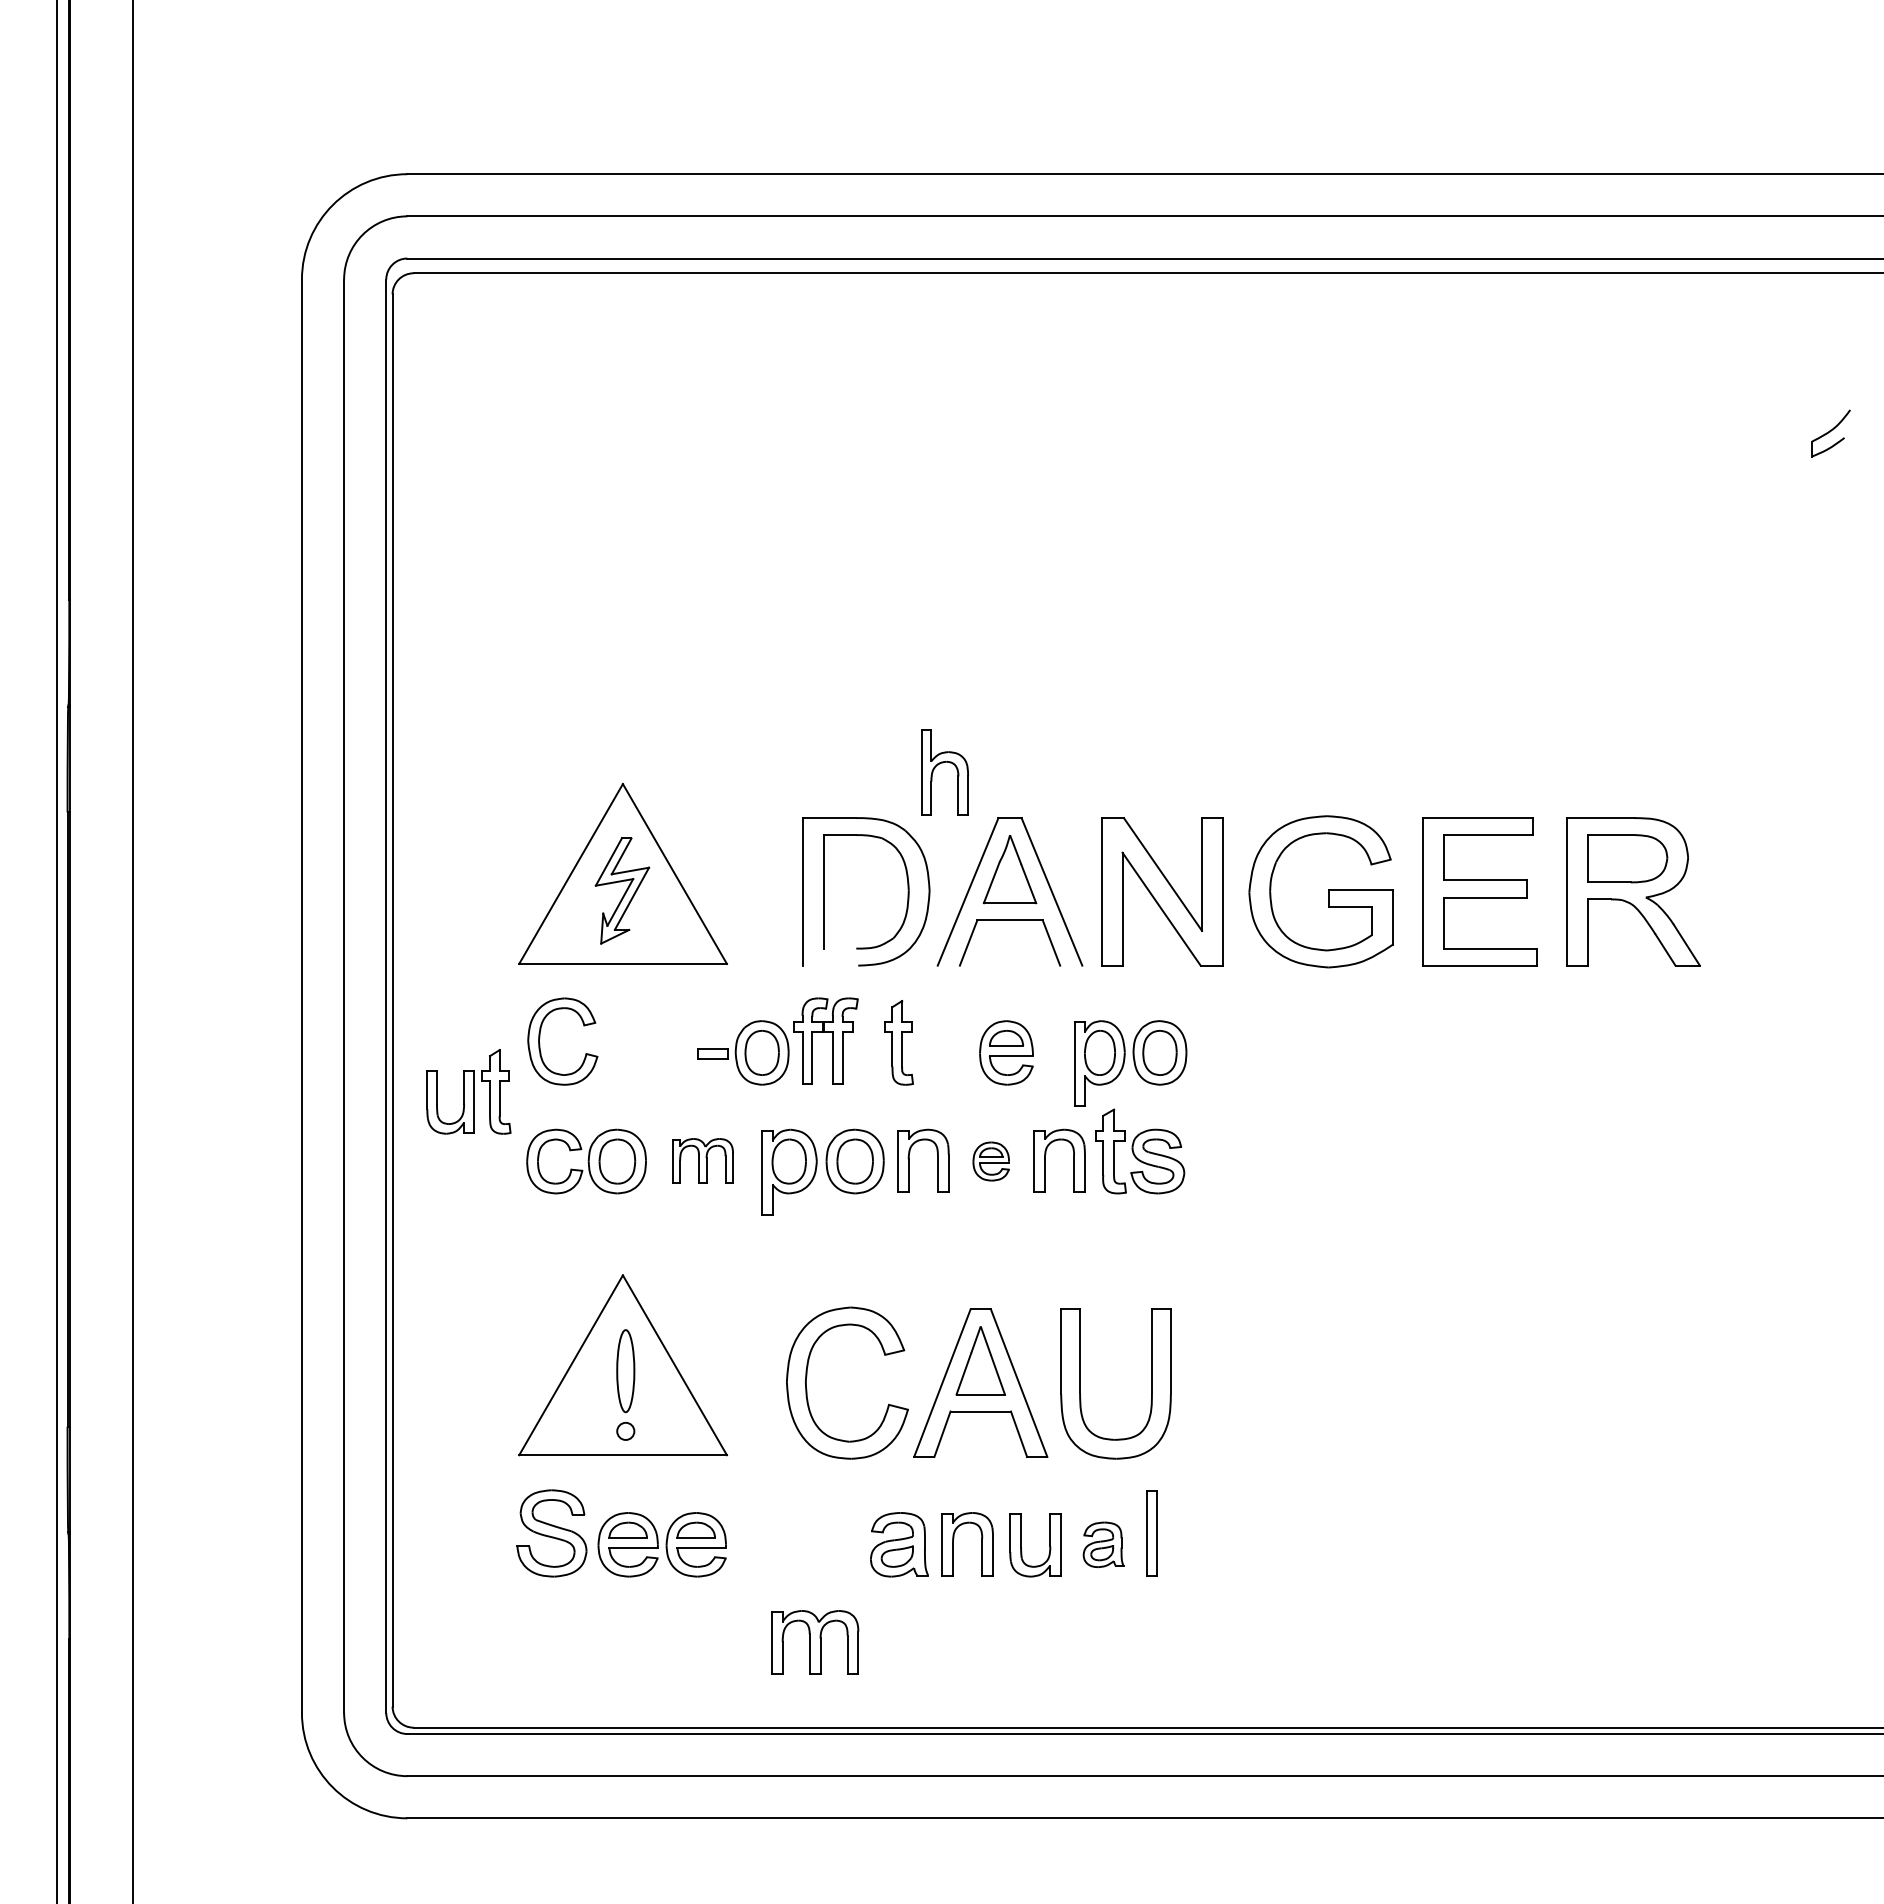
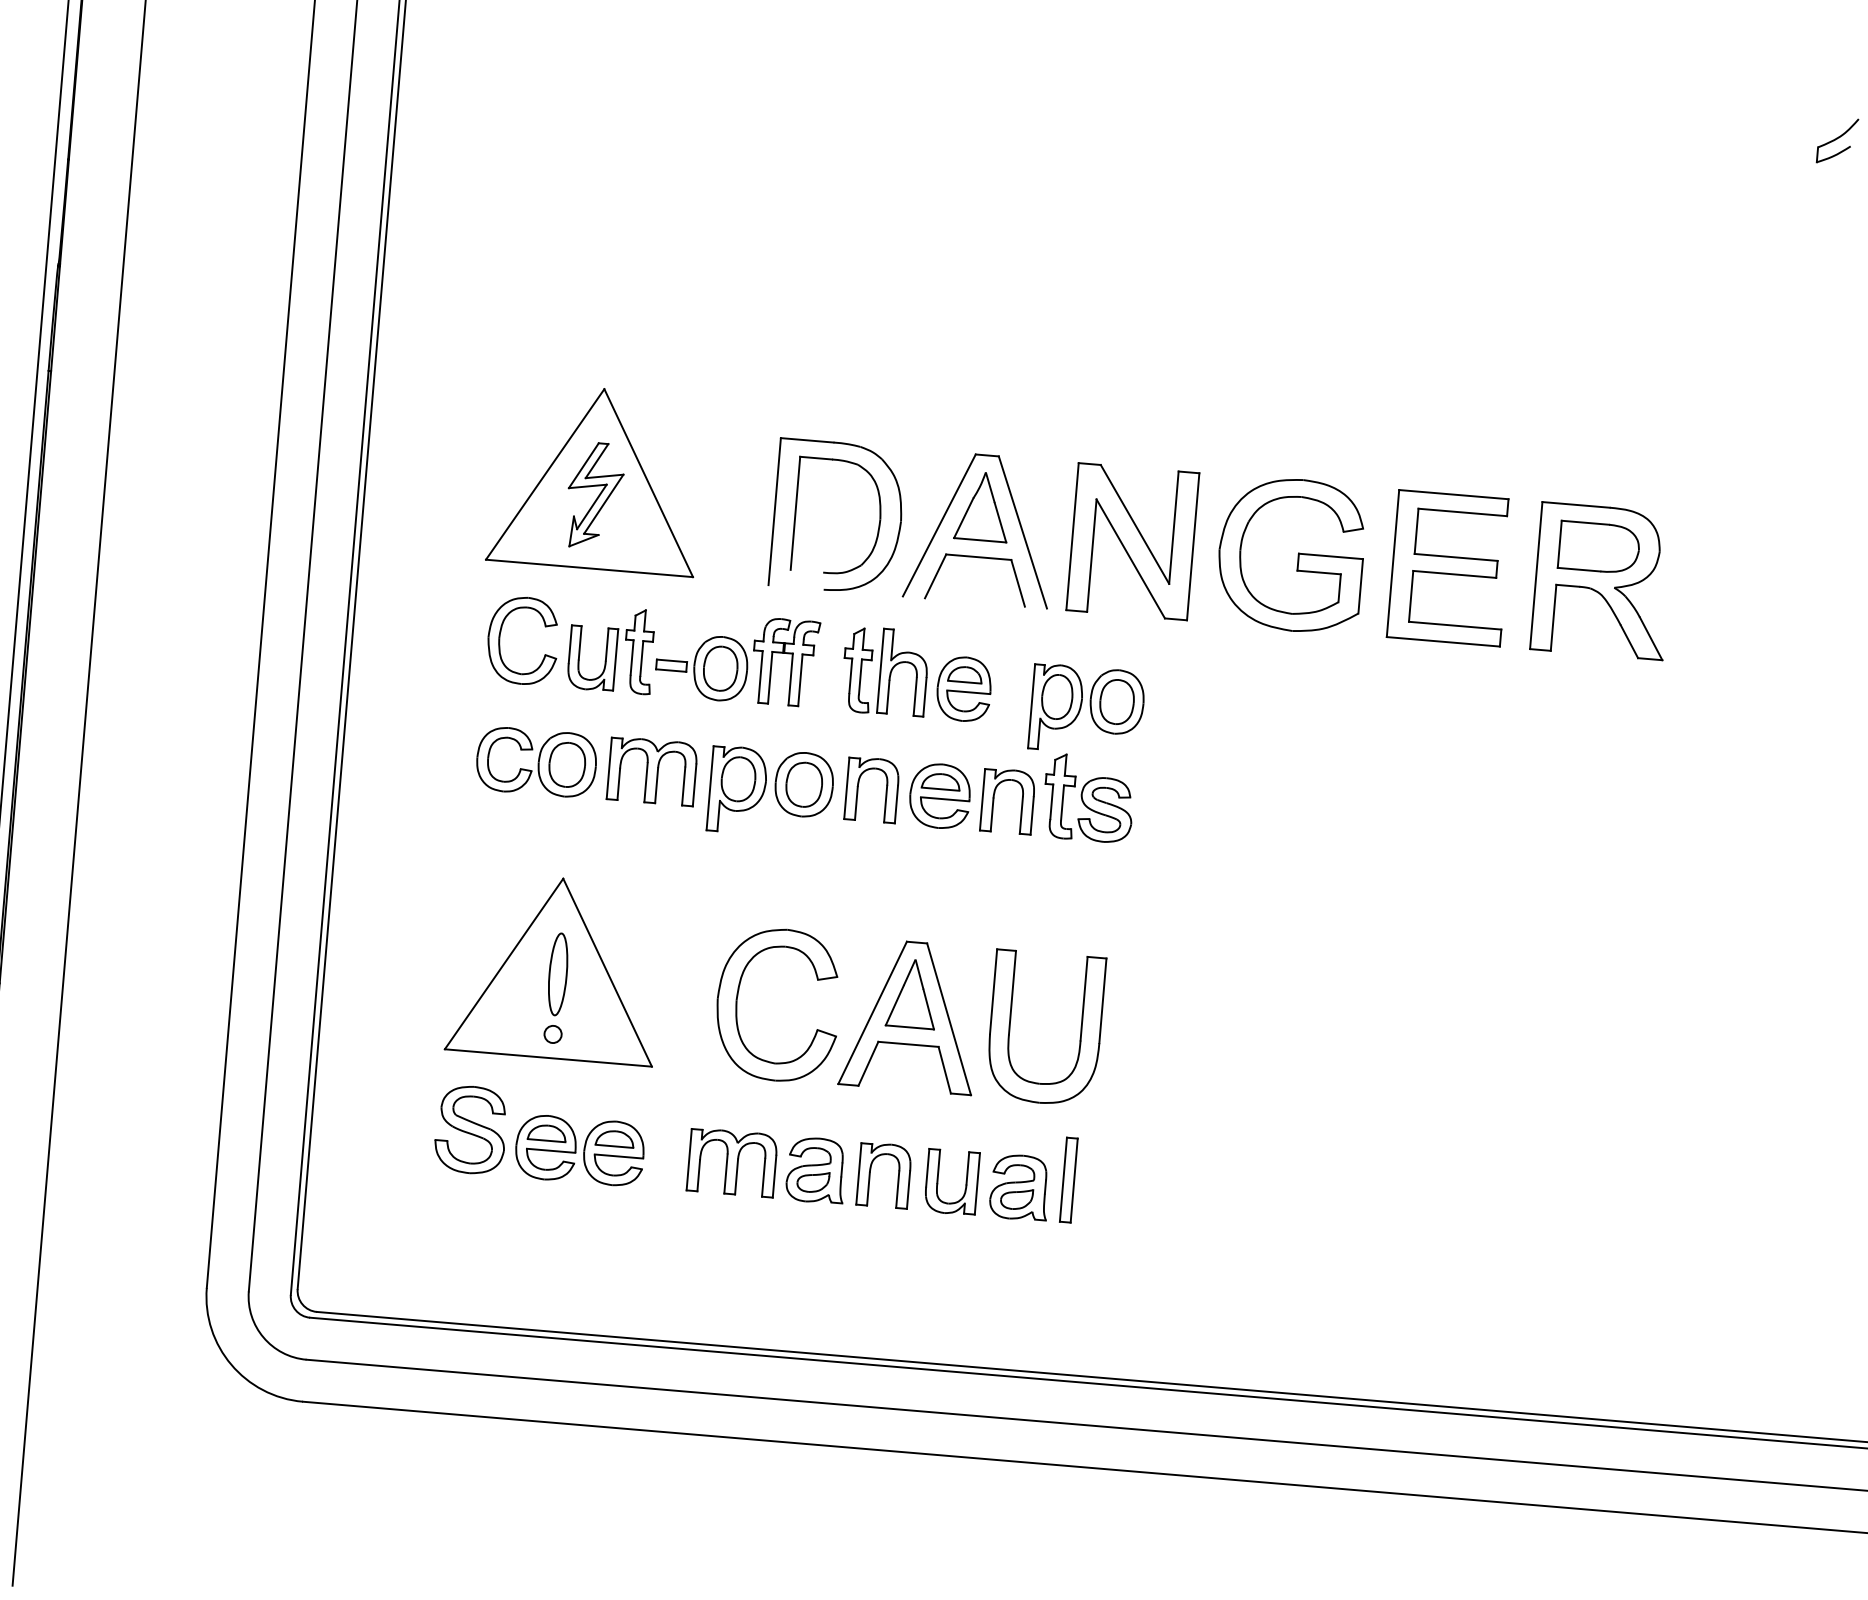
part: (943, 763) -> (903, 663), moved
part: (468, 1091) -> (611, 649), moved
part: (702, 1160) -> (652, 770), size x1.43
part: (990, 1161) -> (939, 796), size x1.67
part: (1103, 1544) -> (1019, 1187), size x1.43
part: (815, 1642) -> (732, 1163), moved

